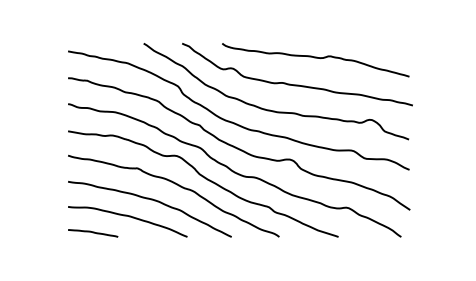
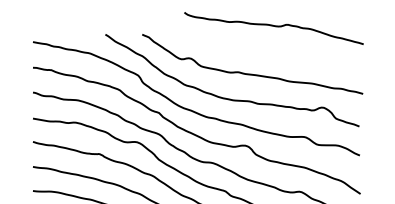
curve: (315, 58) -> (273, 26), moved

